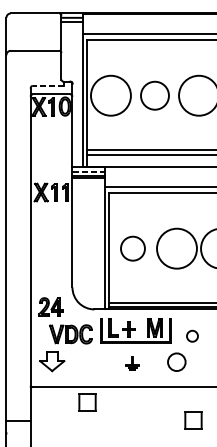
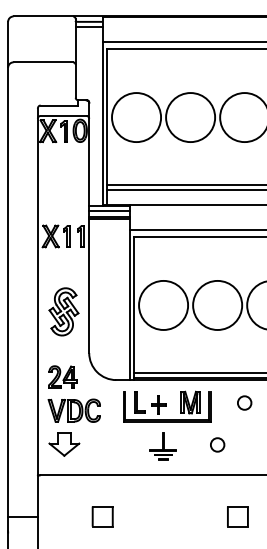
line: (48, 85) -> (59, 105), dashed -> solid
circle: (154, 95) -> (190, 117), size x1.43
line: (88, 172) -> (109, 211), dashed -> solid
circle: (132, 247) -> (163, 304), size x1.67
part: (51, 253) -> (63, 311), added
part: (70, 334) -> (73, 410), moved
circle: (192, 335) -> (244, 402), moved
circle: (176, 361) -> (217, 444), size x0.62
part: (132, 363) -> (162, 446), size x1.67
part: (87, 402) -> (102, 516), moved

